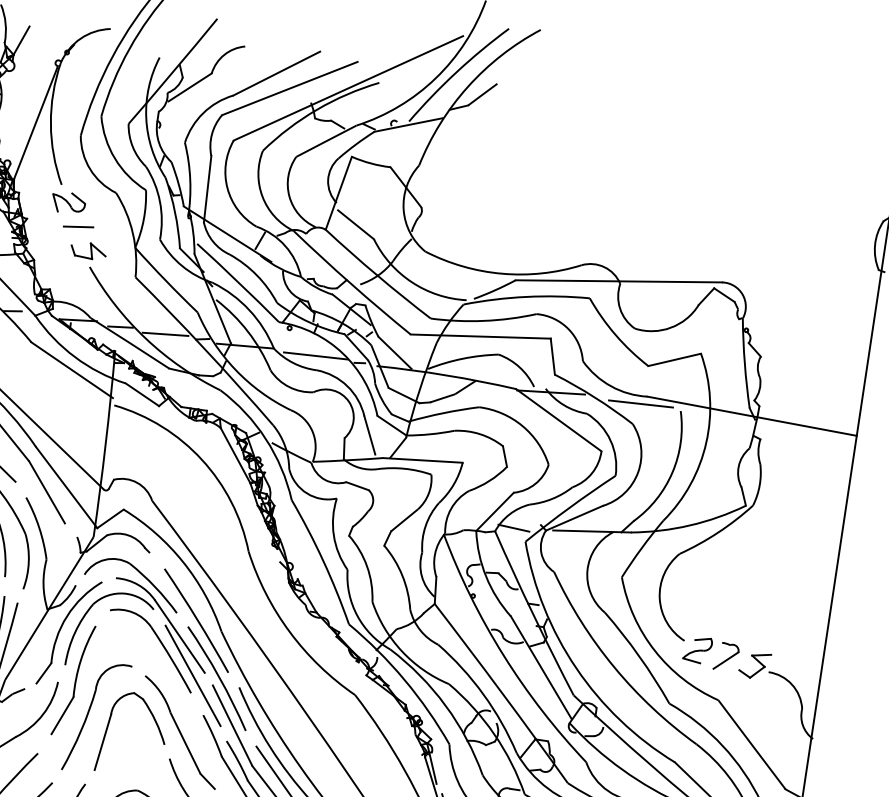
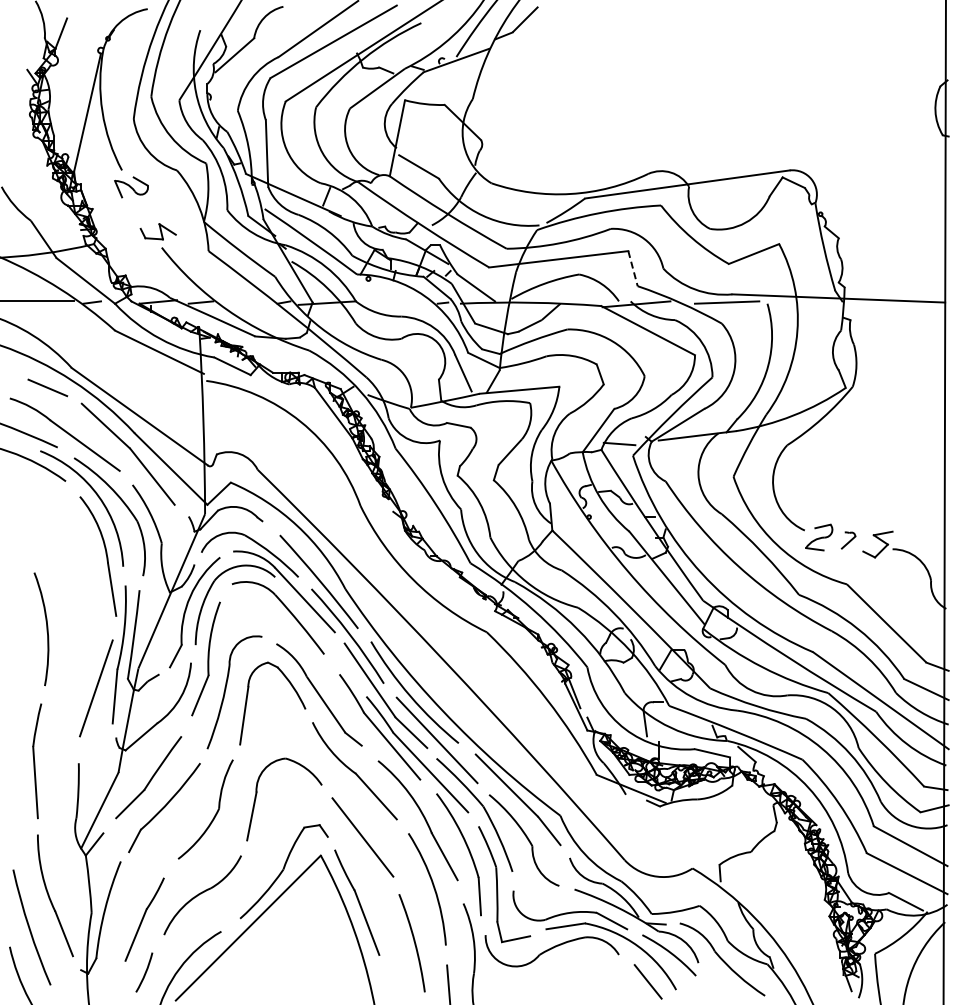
line: (78, 226) -> (144, 209), removed
line: (165, 333) -> (246, 302), removed
line: (315, 355) -> (398, 302), removed
line: (553, 357) -> (633, 269), solid -> dashed
part: (726, 657) -> (848, 540), size x0.6
line: (192, 675) -> (323, 636), removed

